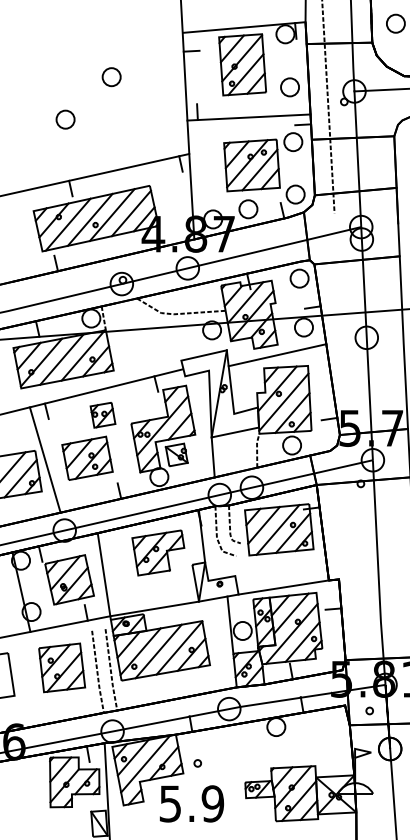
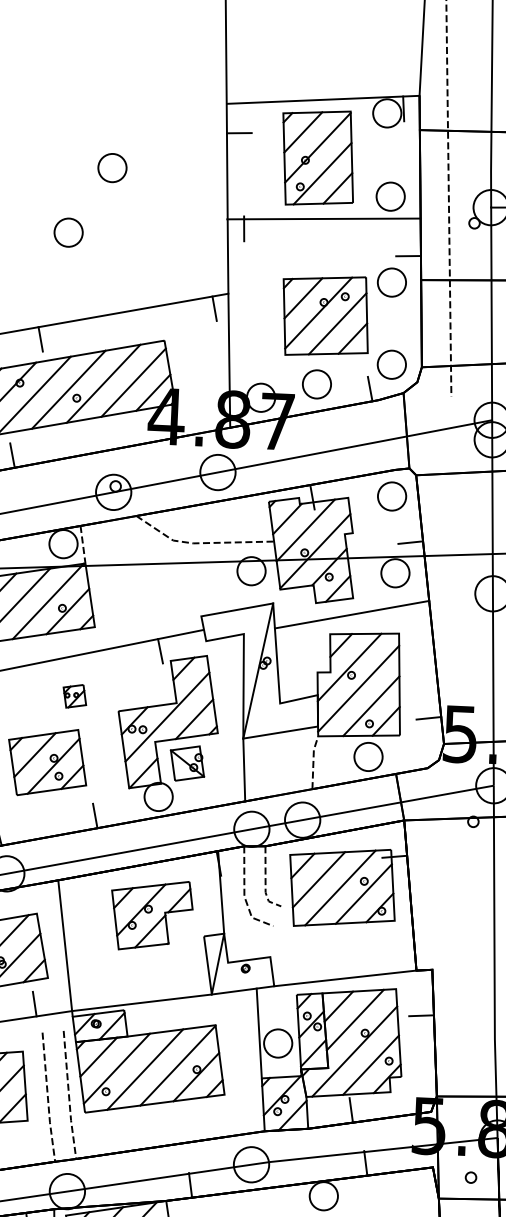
line: (248, 117) -> (323, 218), moved
part: (65, 119) -> (68, 232), moved
part: (102, 415) -> (74, 696), size x0.6

